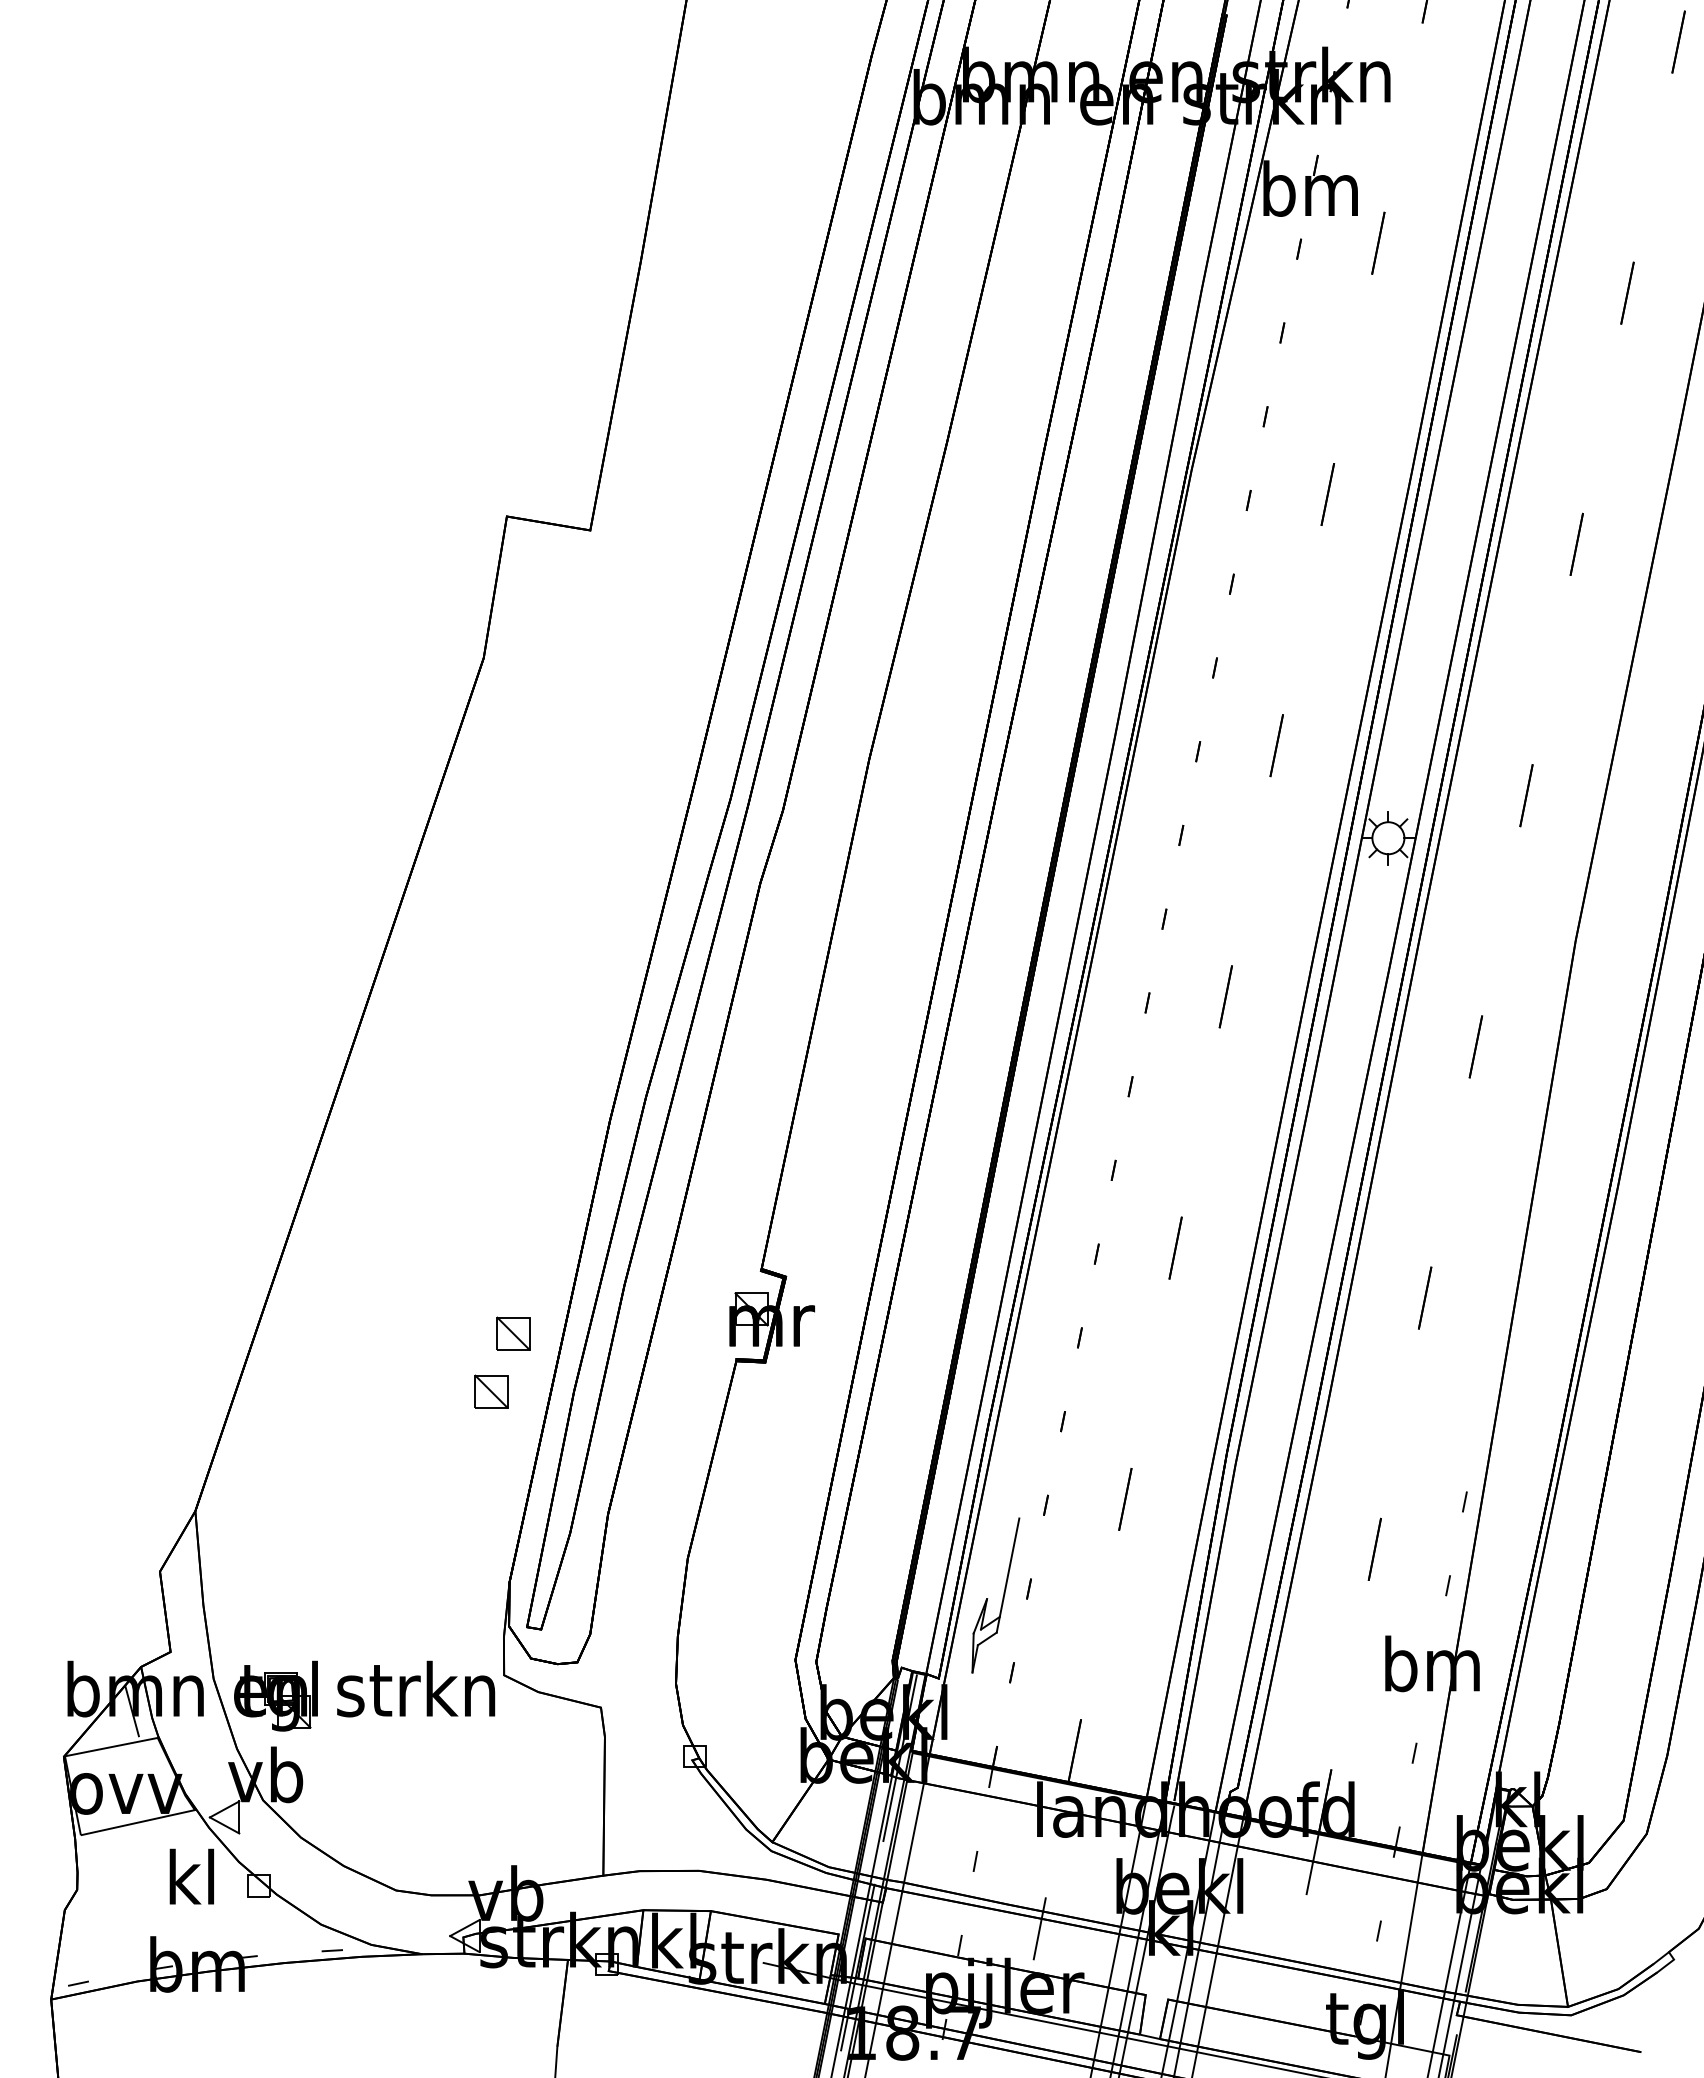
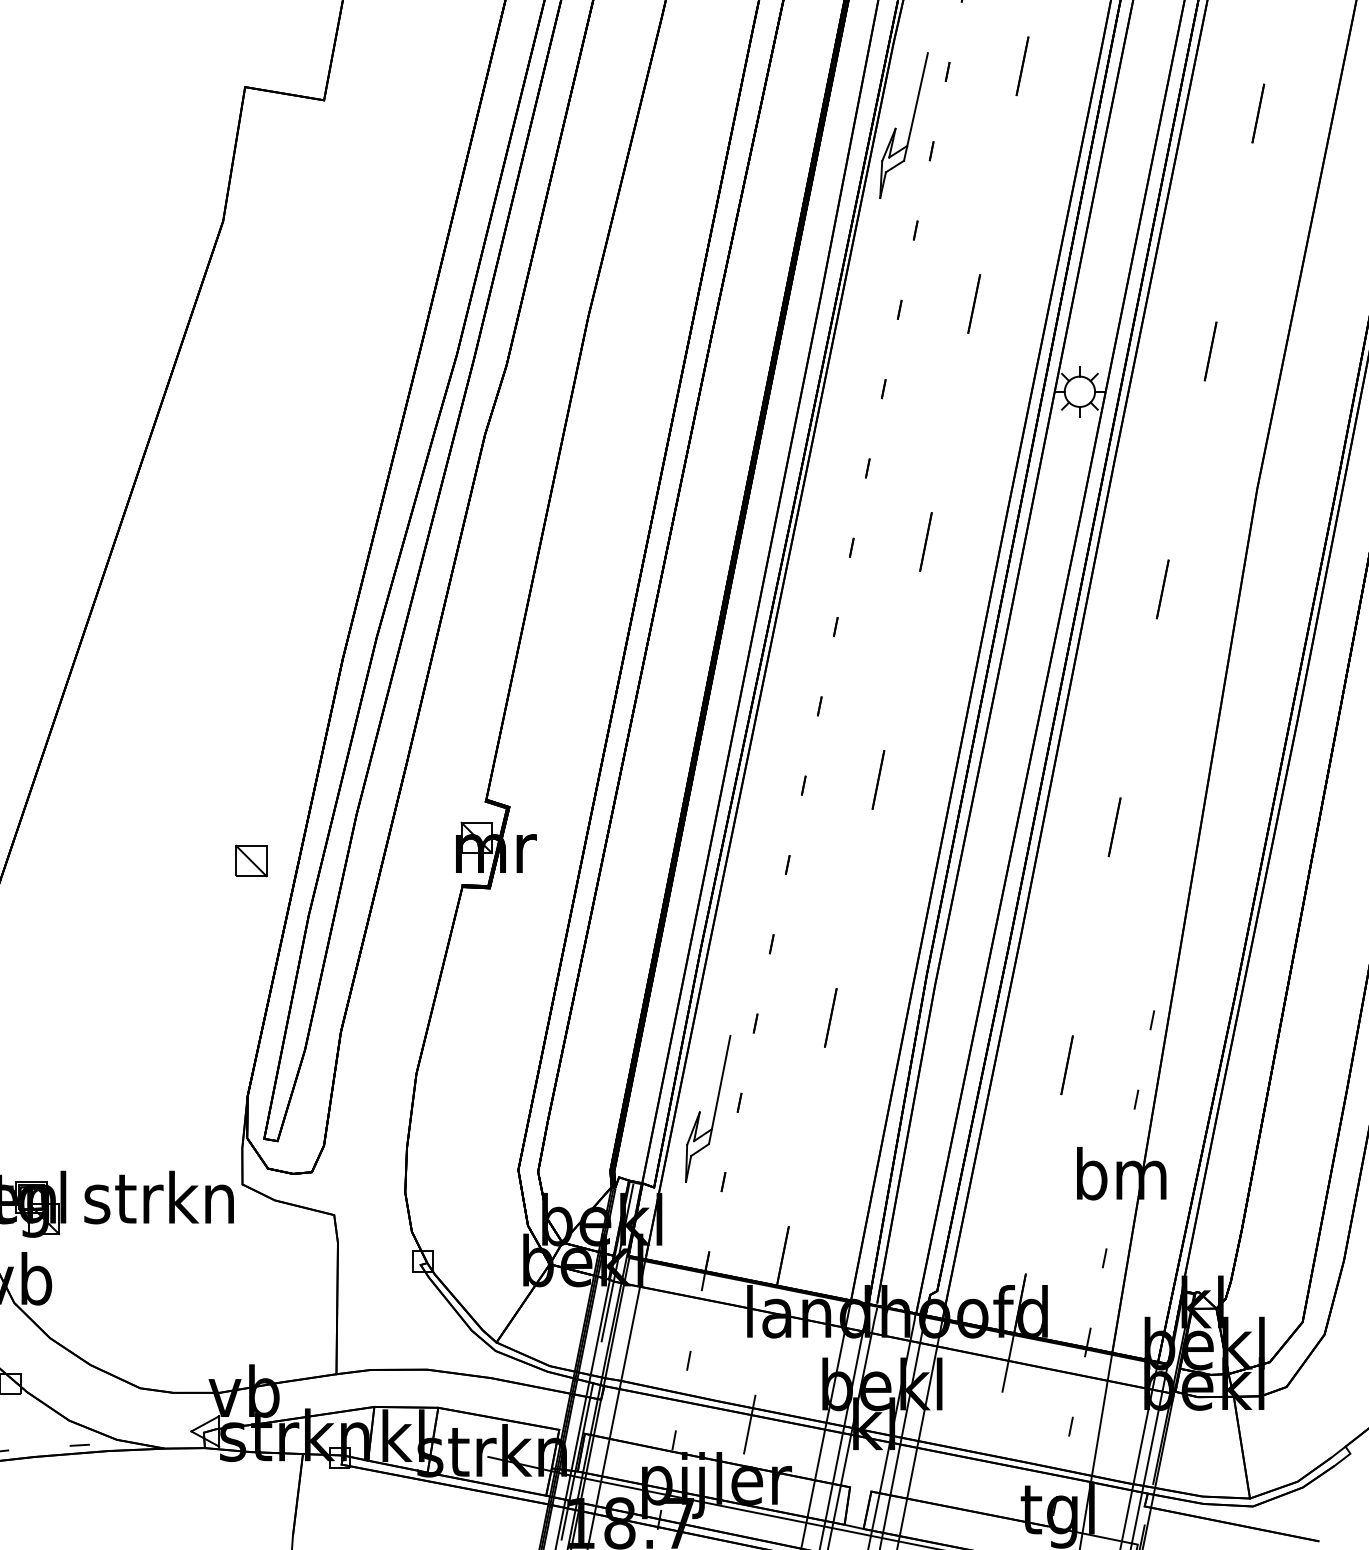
part: (1209, 557) -> (910, 125), added
part: (491, 1391) -> (230, 915), removed

